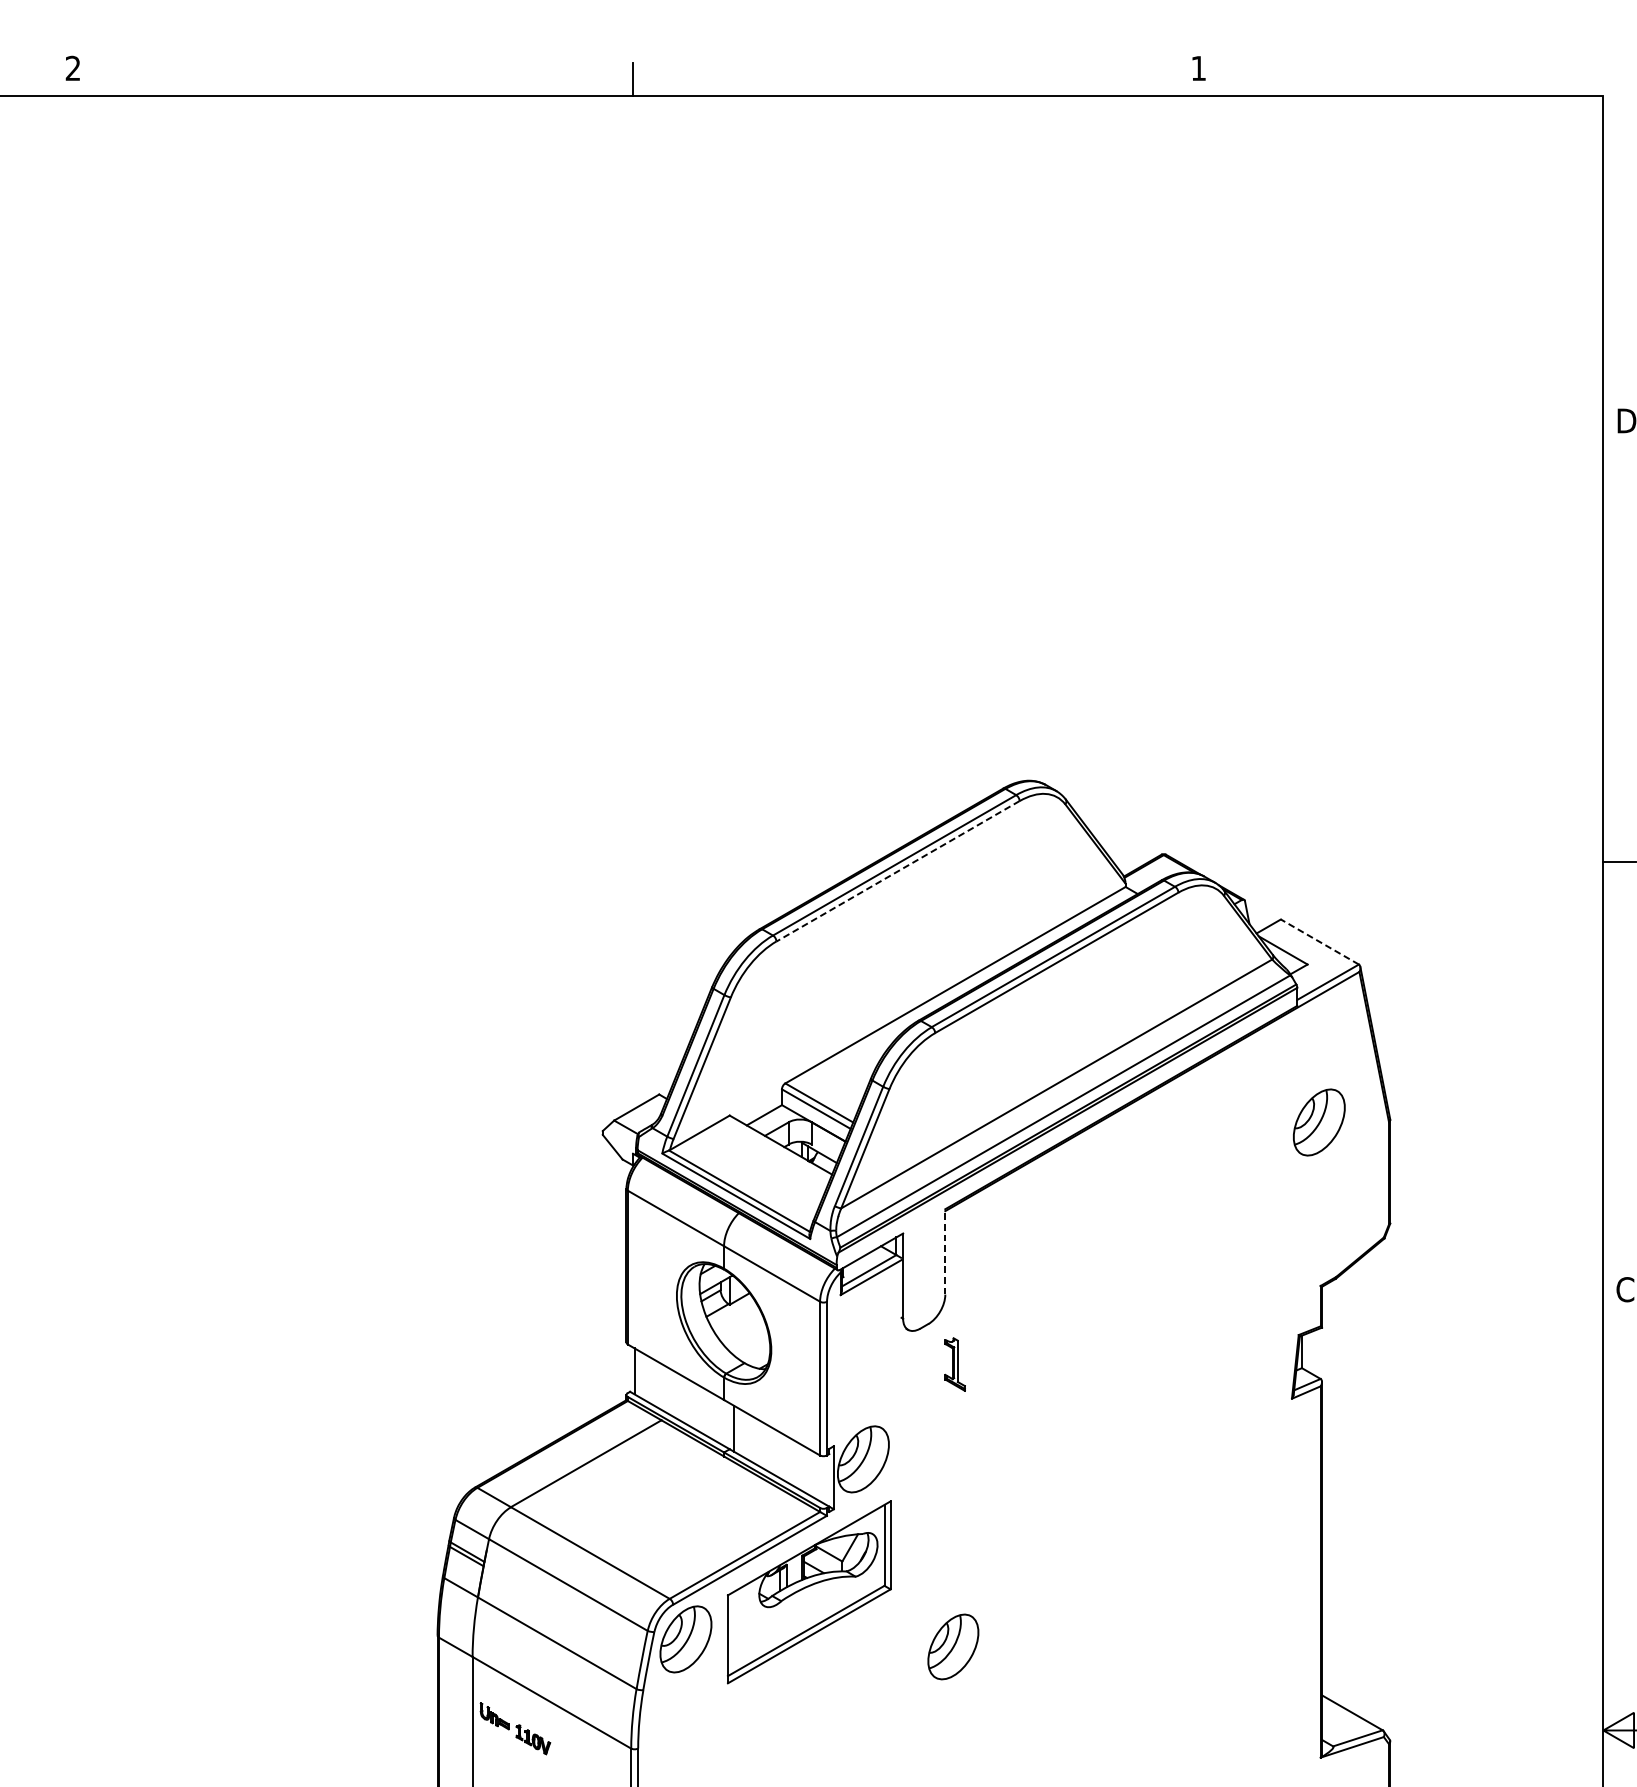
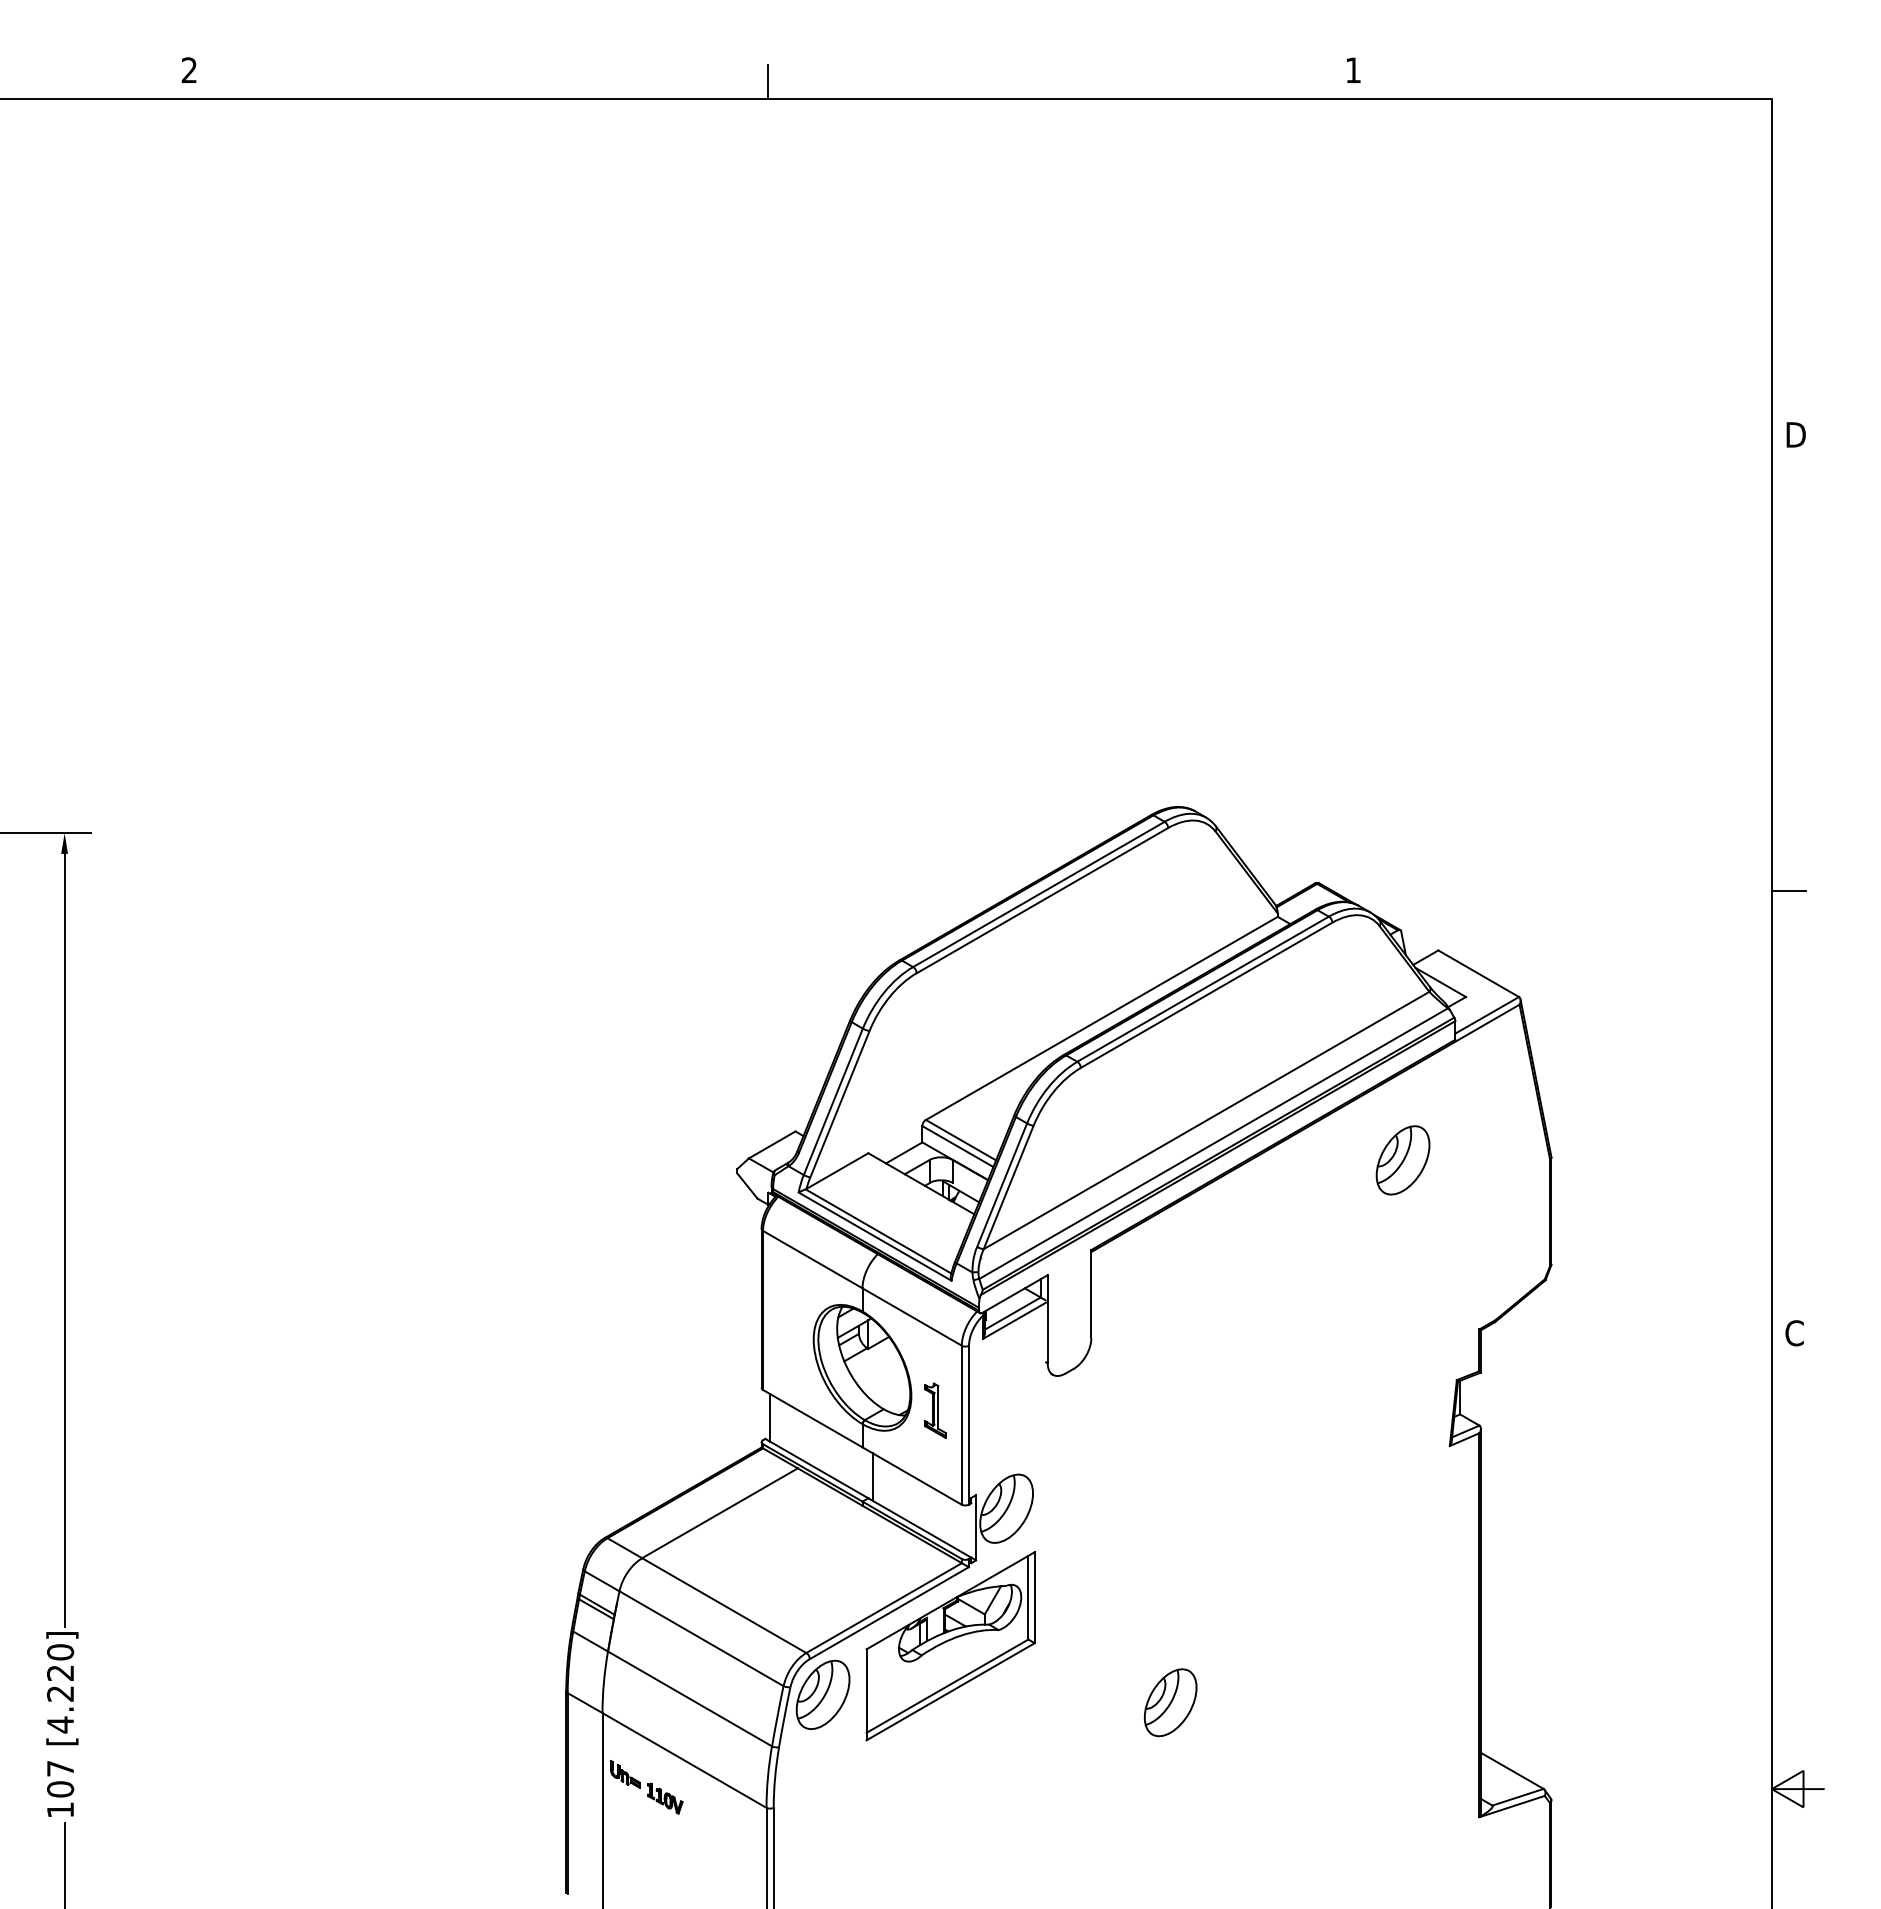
line: (898, 871) -> (1042, 900), dashed -> solid
line: (1319, 941) -> (1478, 973), dashed -> solid
part: (1318, 1122) -> (1402, 1160), moved
line: (945, 1251) -> (1091, 1293), dashed -> solid
part: (955, 1364) -> (935, 1410), moved
part: (953, 1646) -> (1170, 1702), moved

